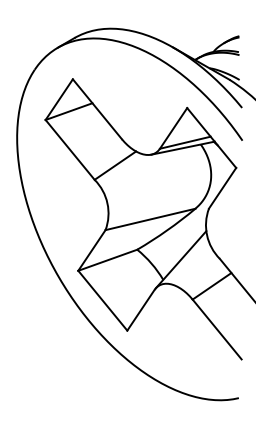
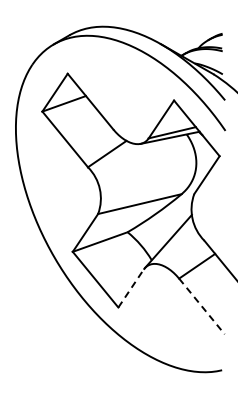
line: (141, 310) -> (131, 288), solid -> dashed
line: (216, 329) -> (201, 306), solid -> dashed

